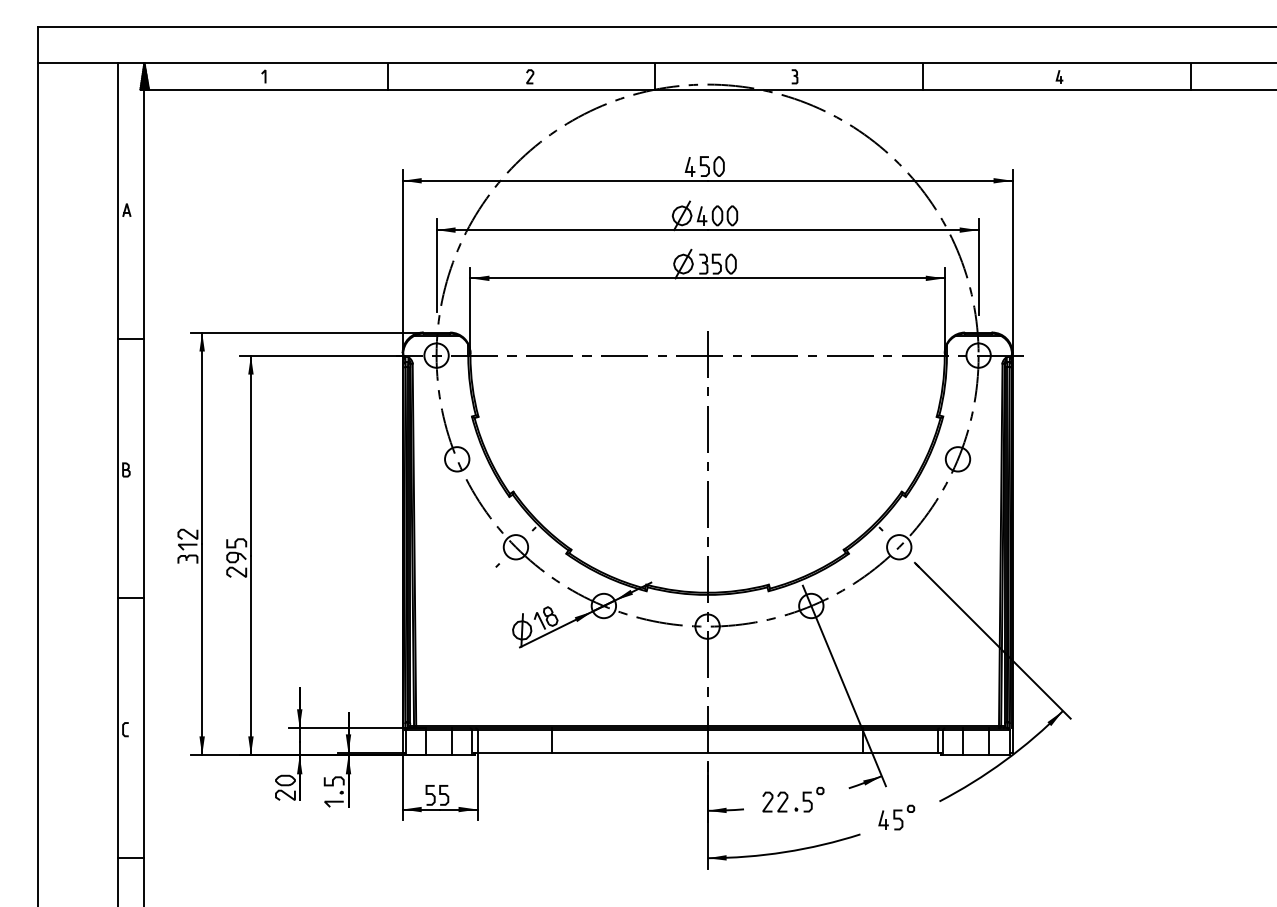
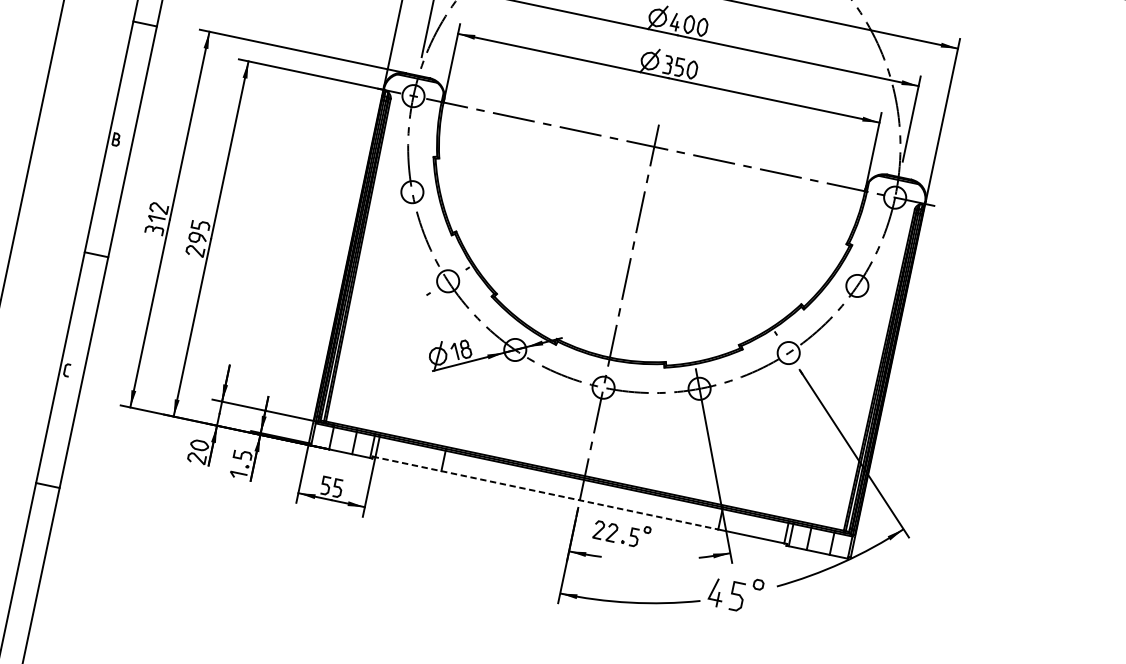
line: (669, 753) -> (545, 493), solid -> dashed
part: (793, 799) -> (622, 532), moved
part: (896, 817) -> (735, 592), size x1.6

